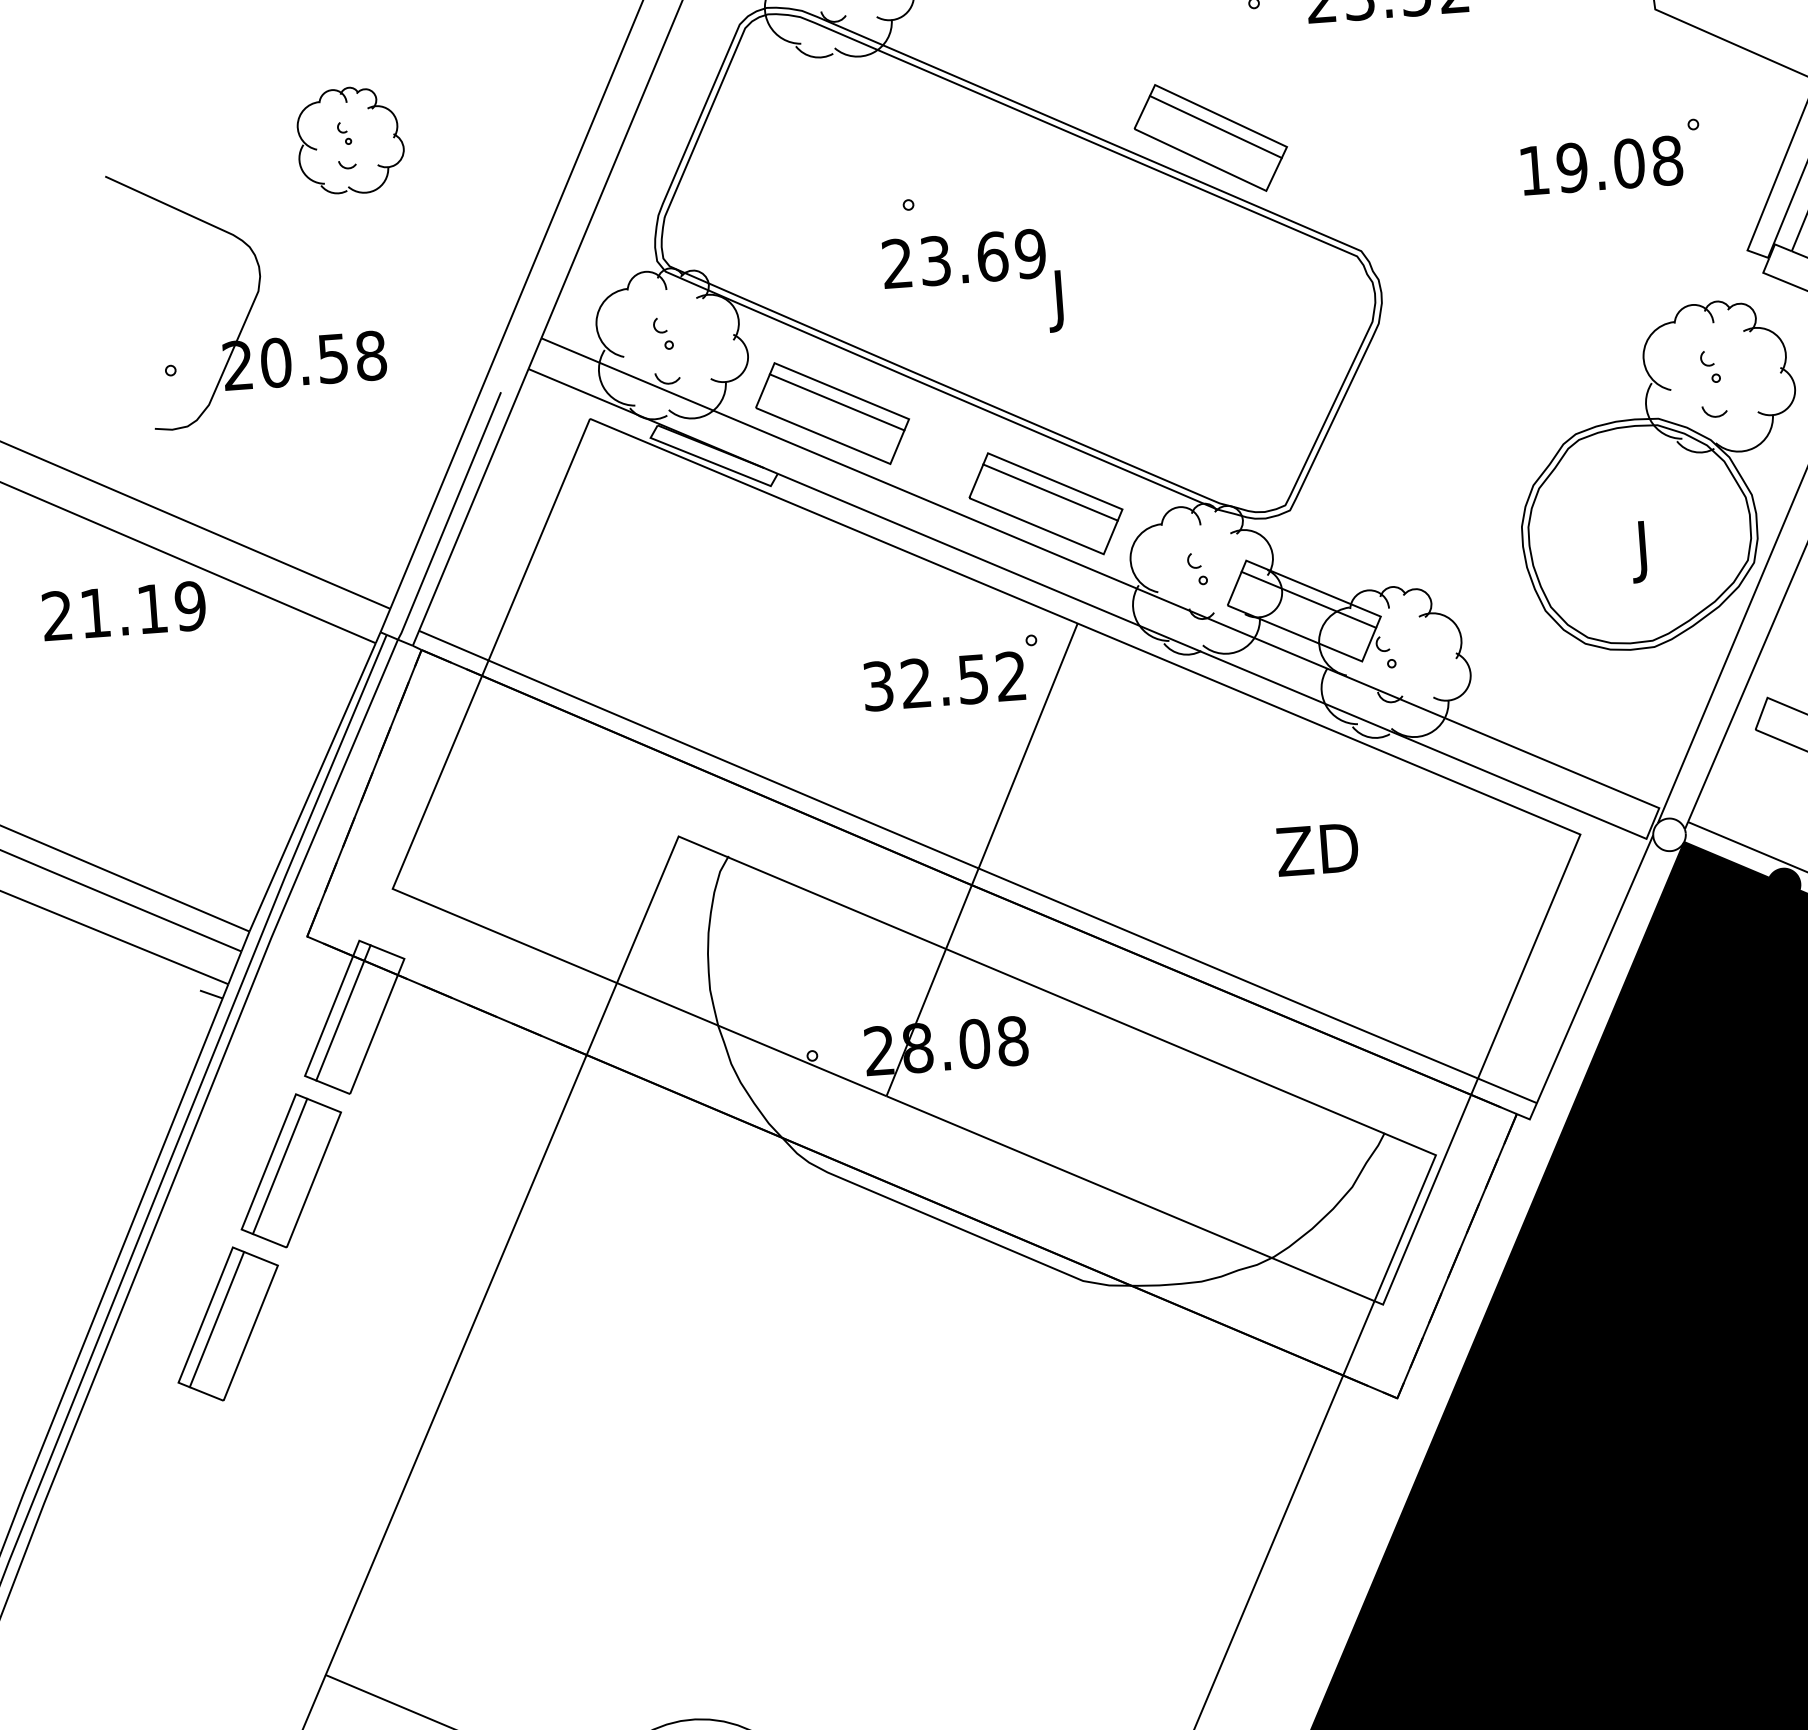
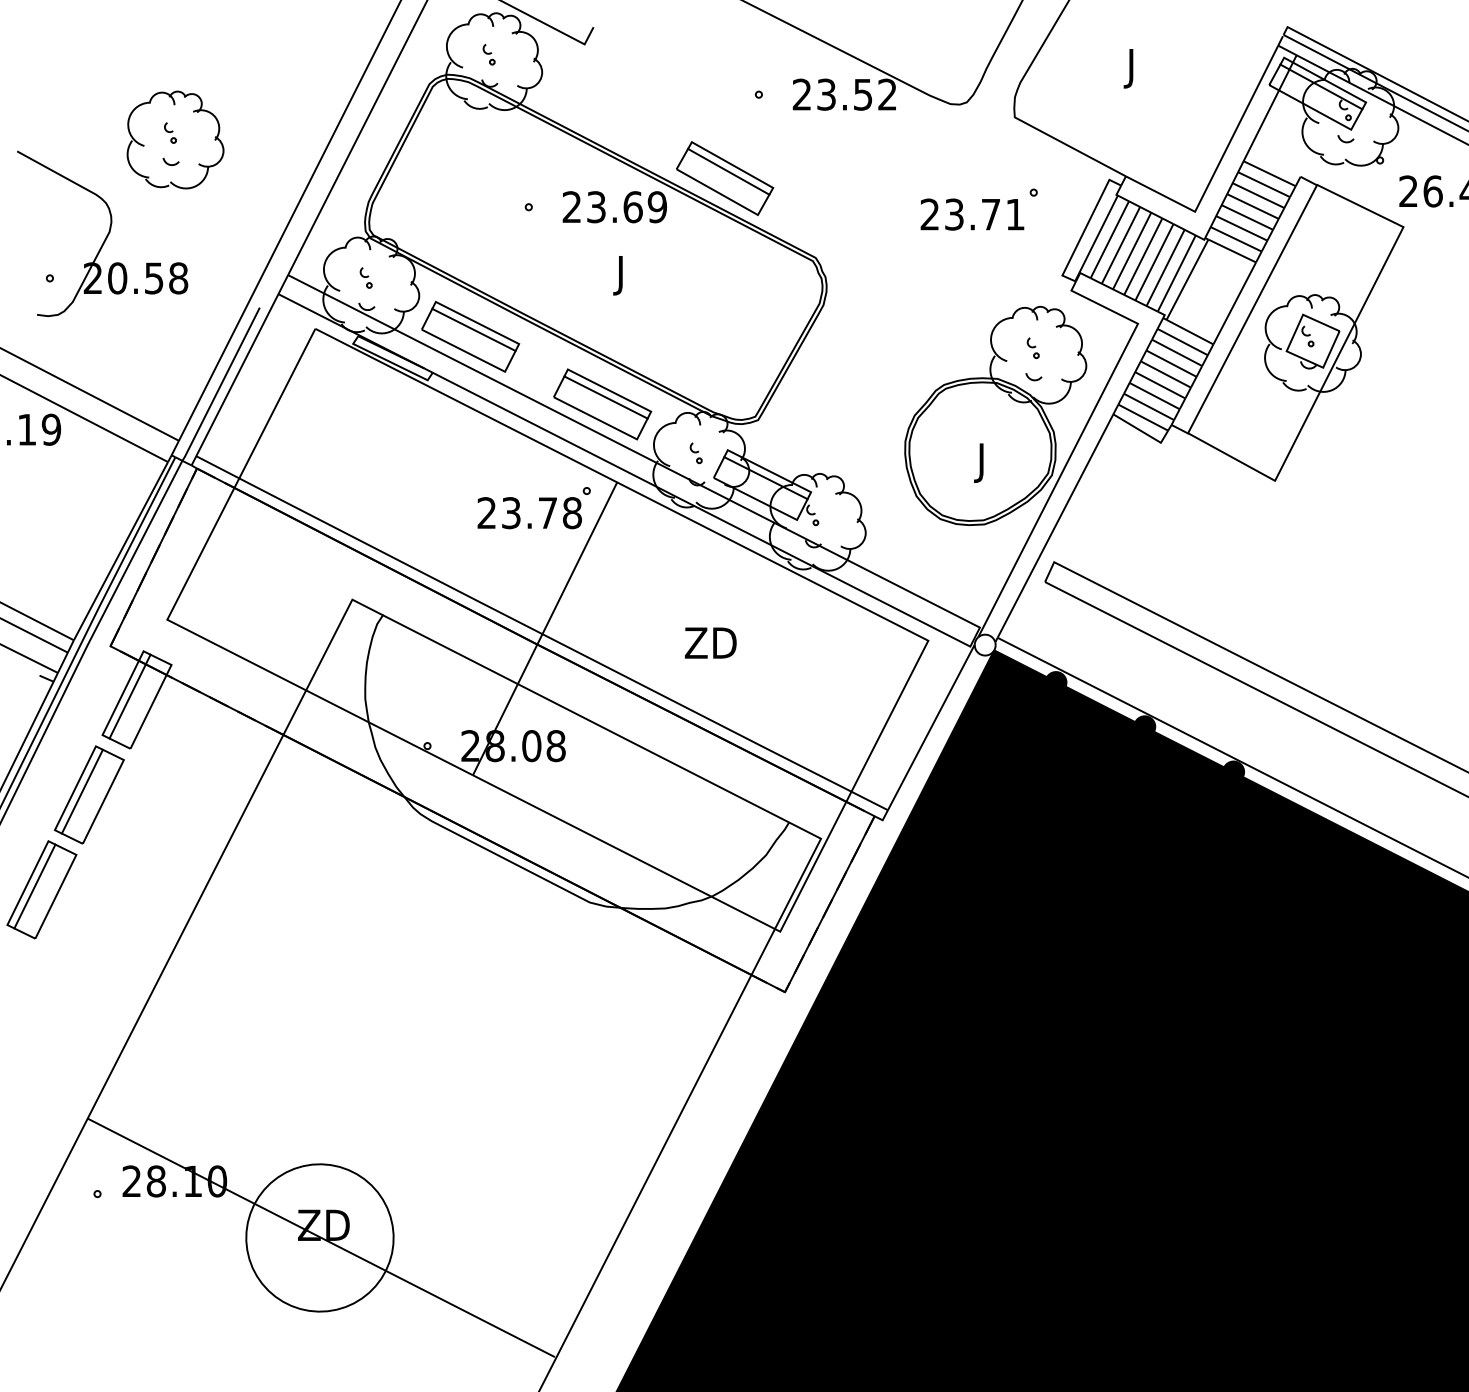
part: (350, 139) -> (175, 139), size x1.43
text: (1600, 165) -> (972, 214), 19.08 -> 23.71
text: (963, 259) -> (614, 207), moved
text: (944, 681) -> (529, 513), 32.52 -> 23.78
text: (1317, 848) -> (710, 642), moved

